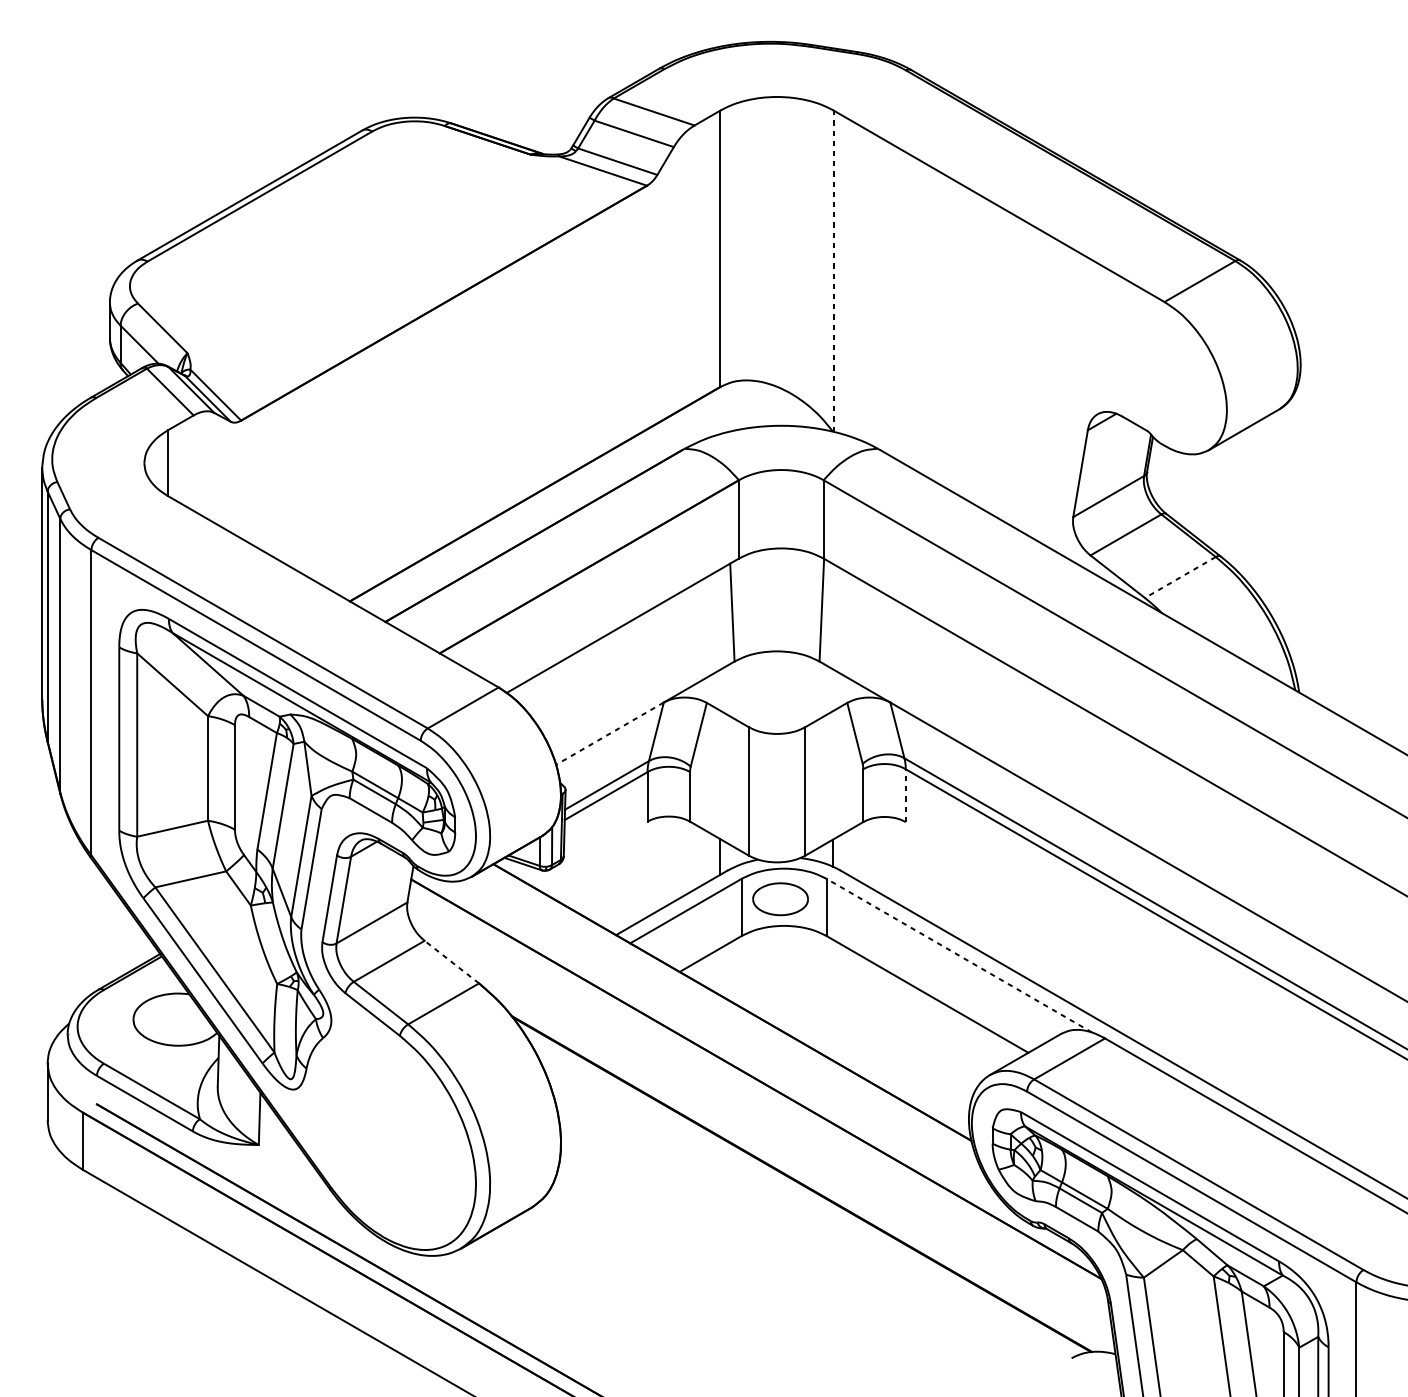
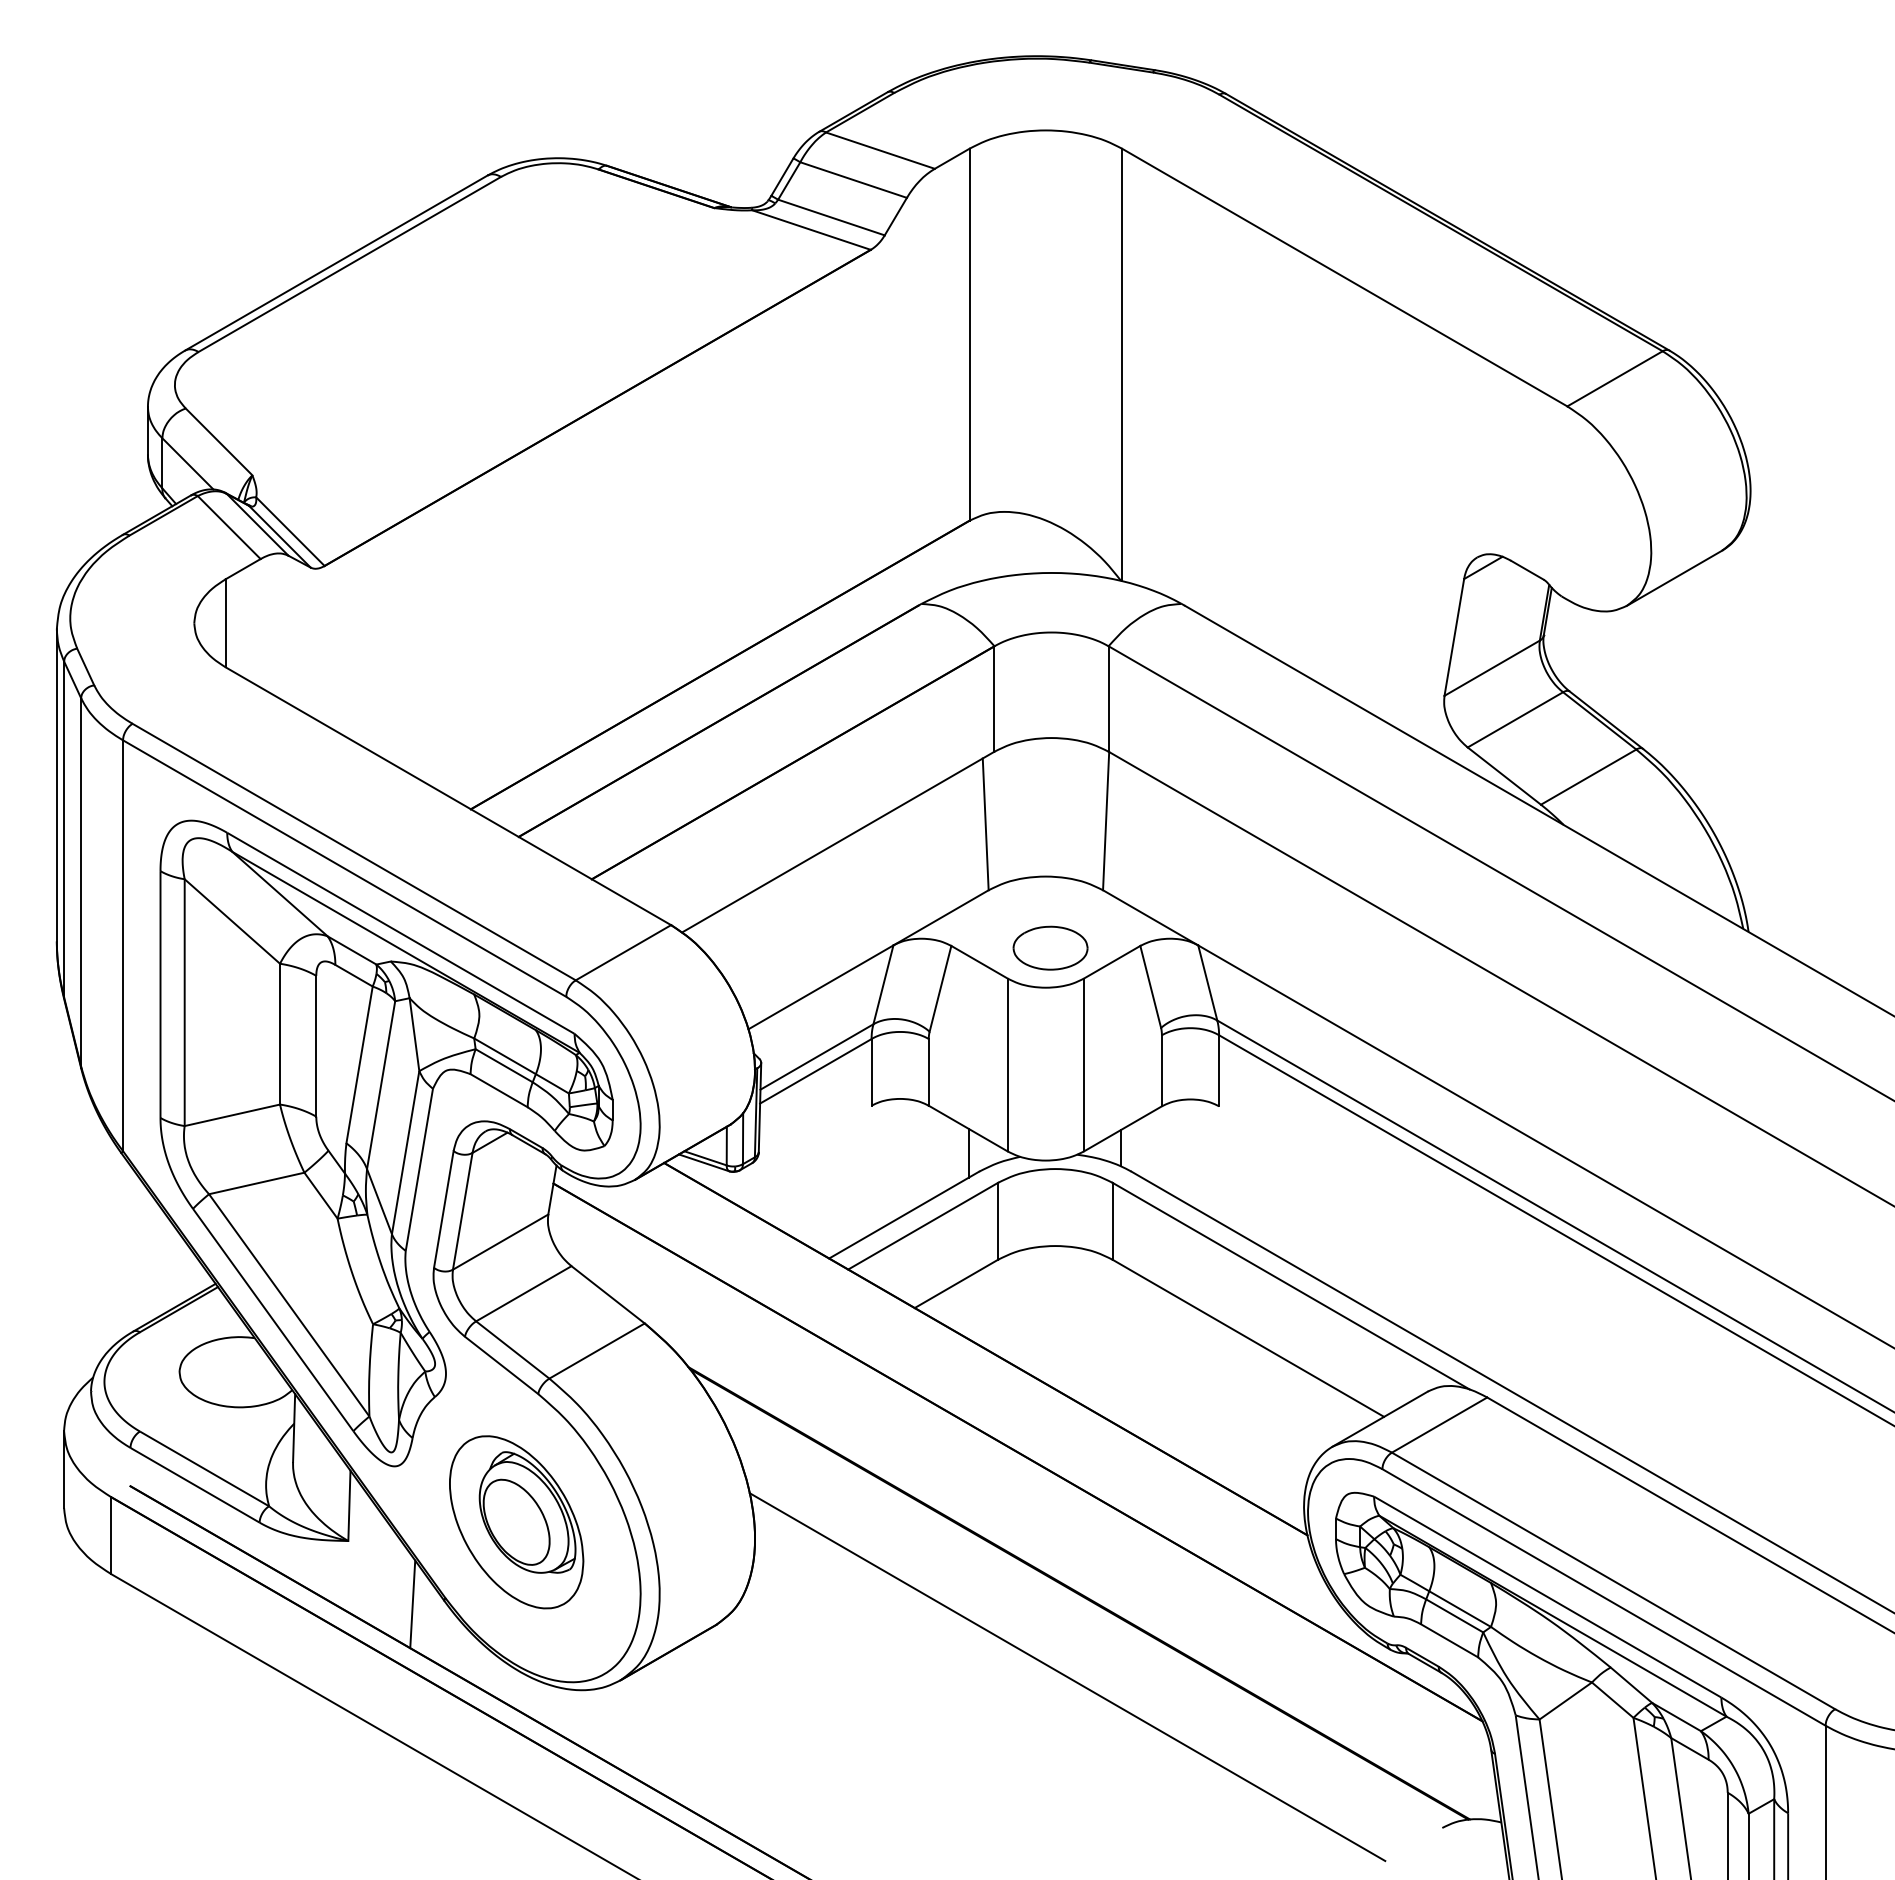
line: (834, 270) -> (1122, 364), dashed -> solid
line: (1180, 577) -> (1588, 777), dashed -> solid
line: (609, 733) -> (820, 987), dashed -> solid
line: (906, 795) -> (1219, 1070), dashed -> solid
part: (780, 898) -> (1050, 947), moved
line: (958, 955) -> (1290, 1285), dashed -> solid
line: (451, 961) -> (607, 1294), dashed -> solid
part: (383, 1131) -> (516, 1522), added
line: (306, 1192) -> (412, 1604), added
line: (793, 1246) -> (1067, 1677), added

